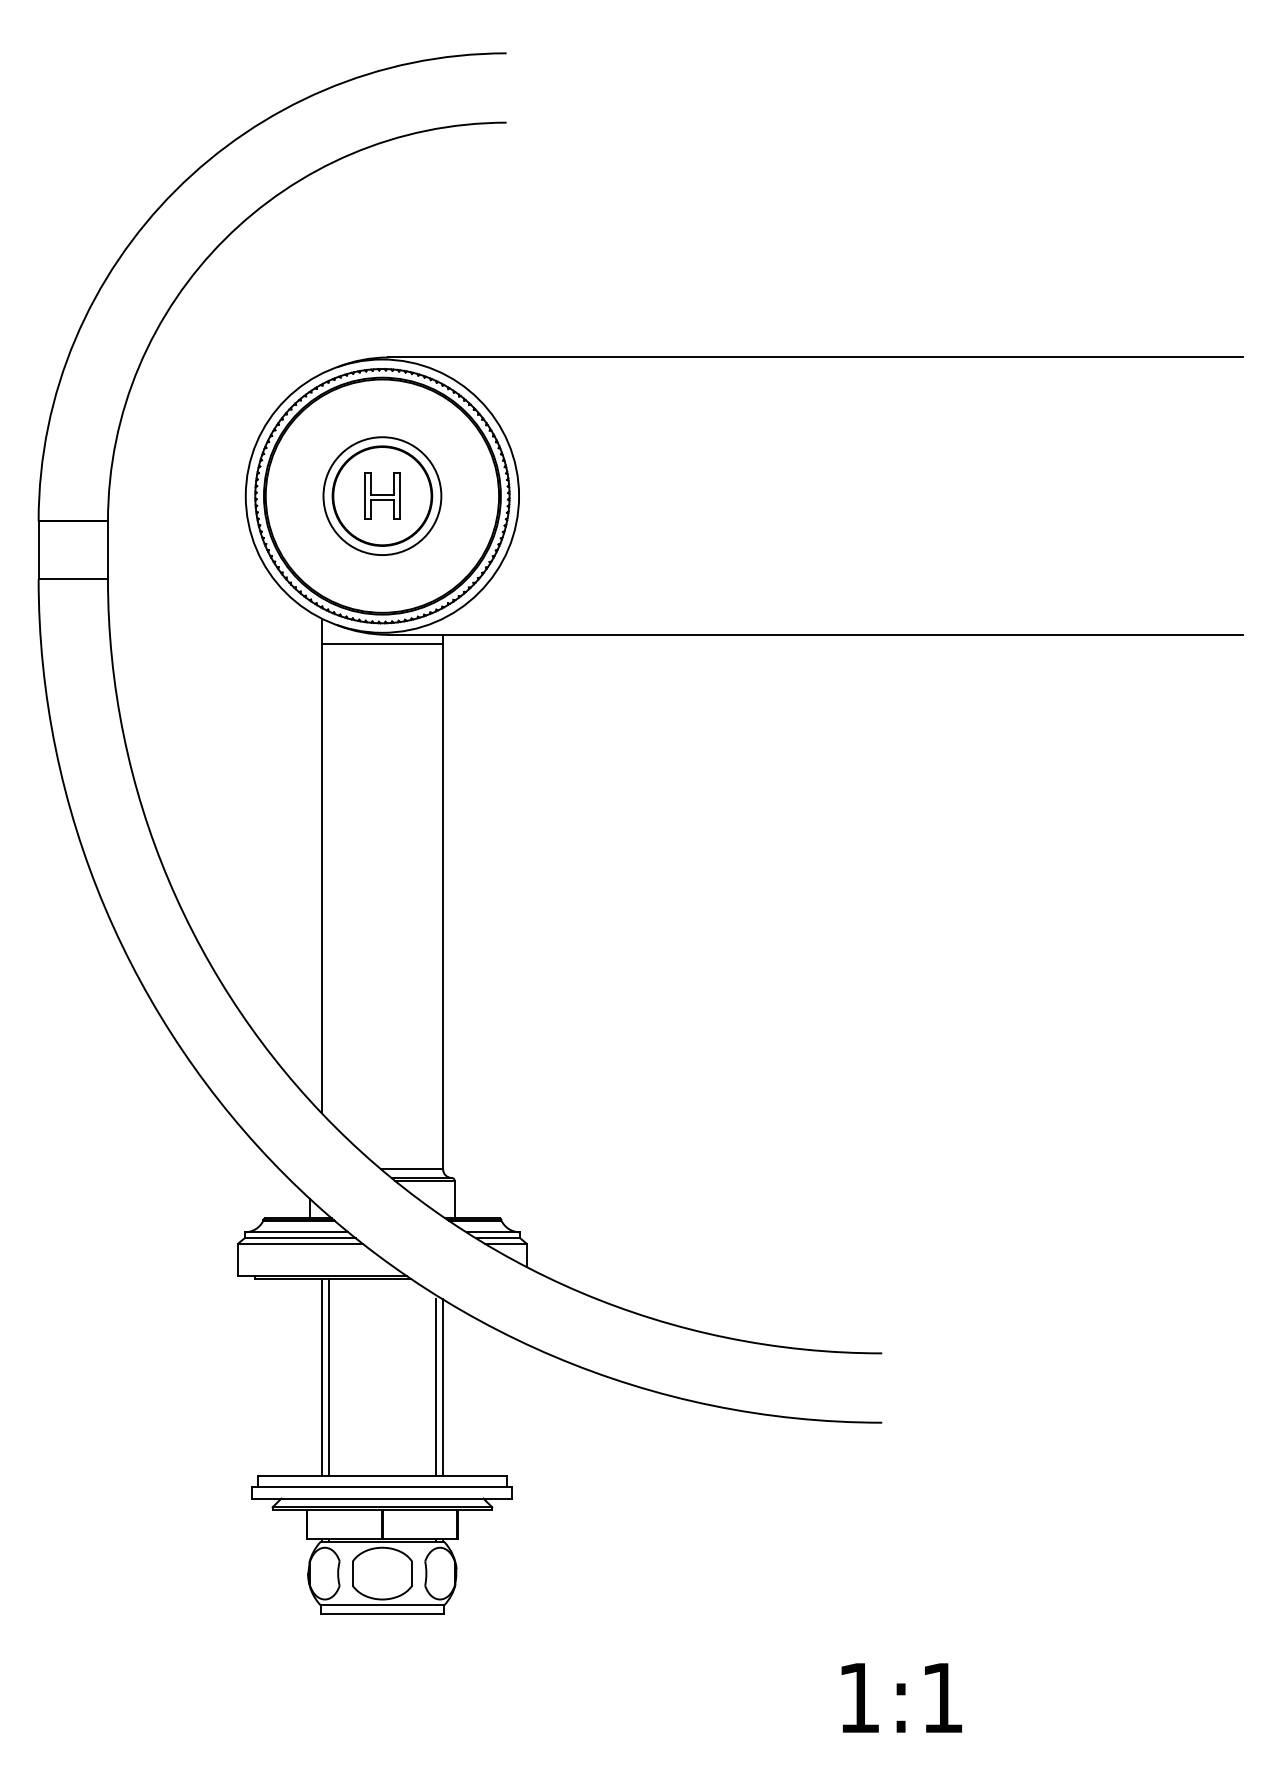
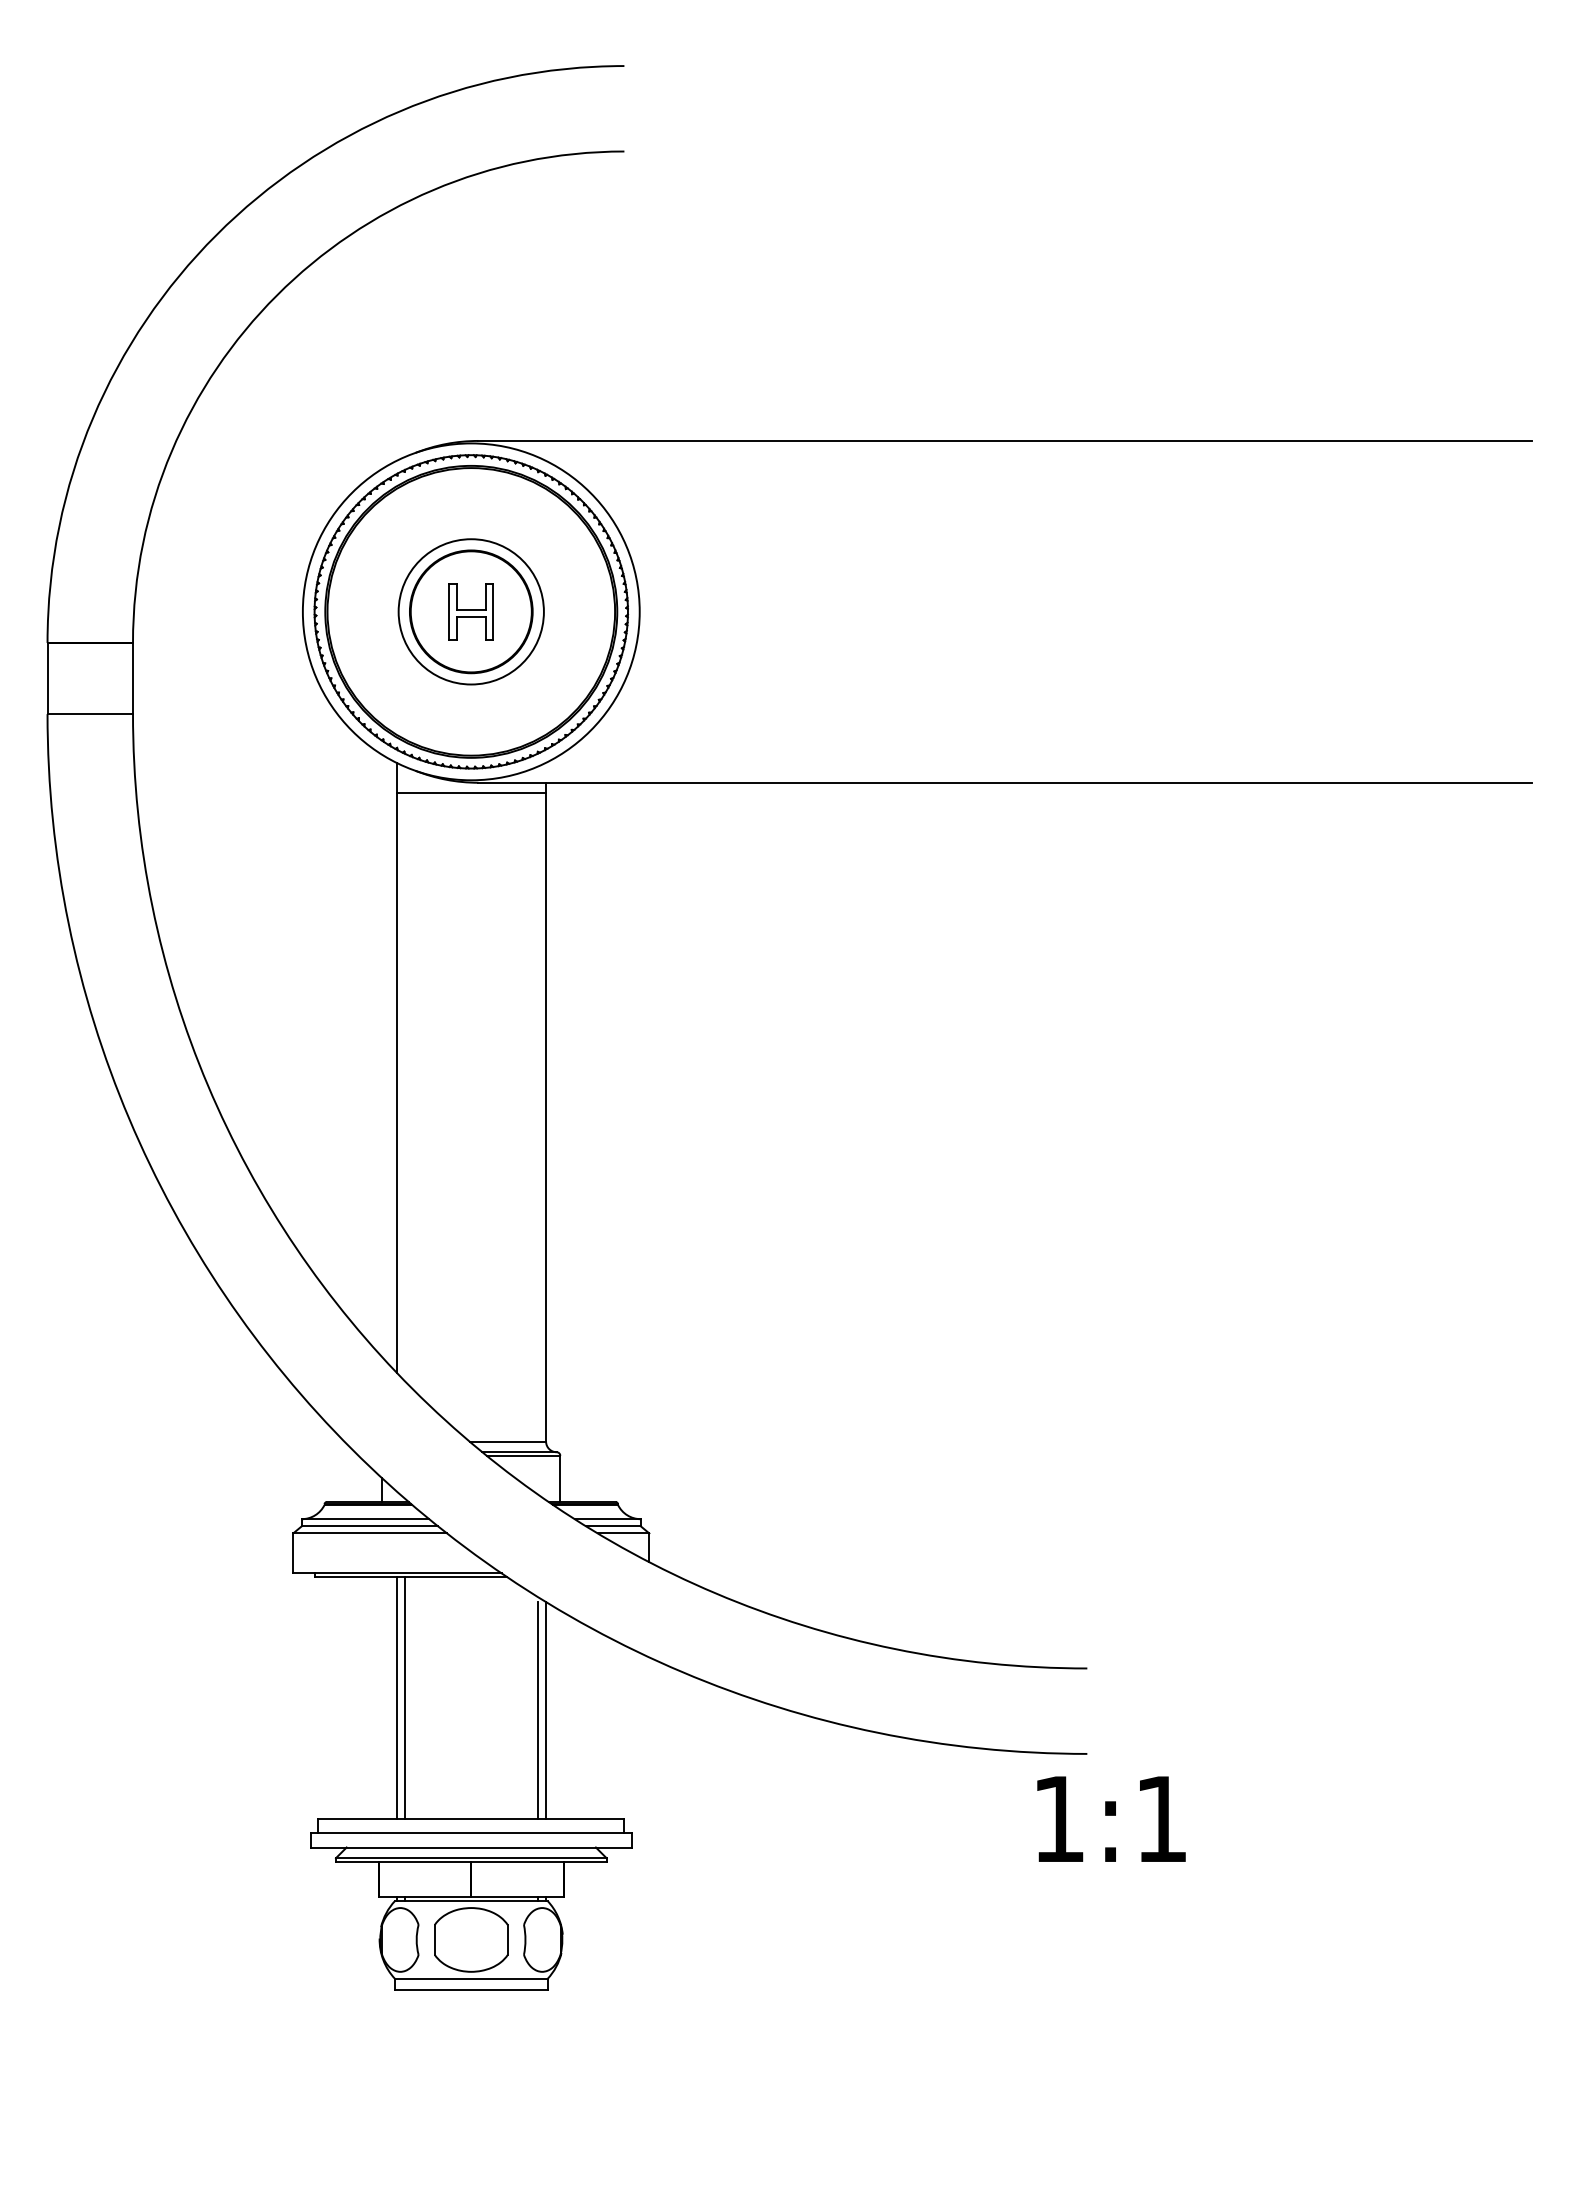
text: (901, 1697) -> (1111, 1818), moved

